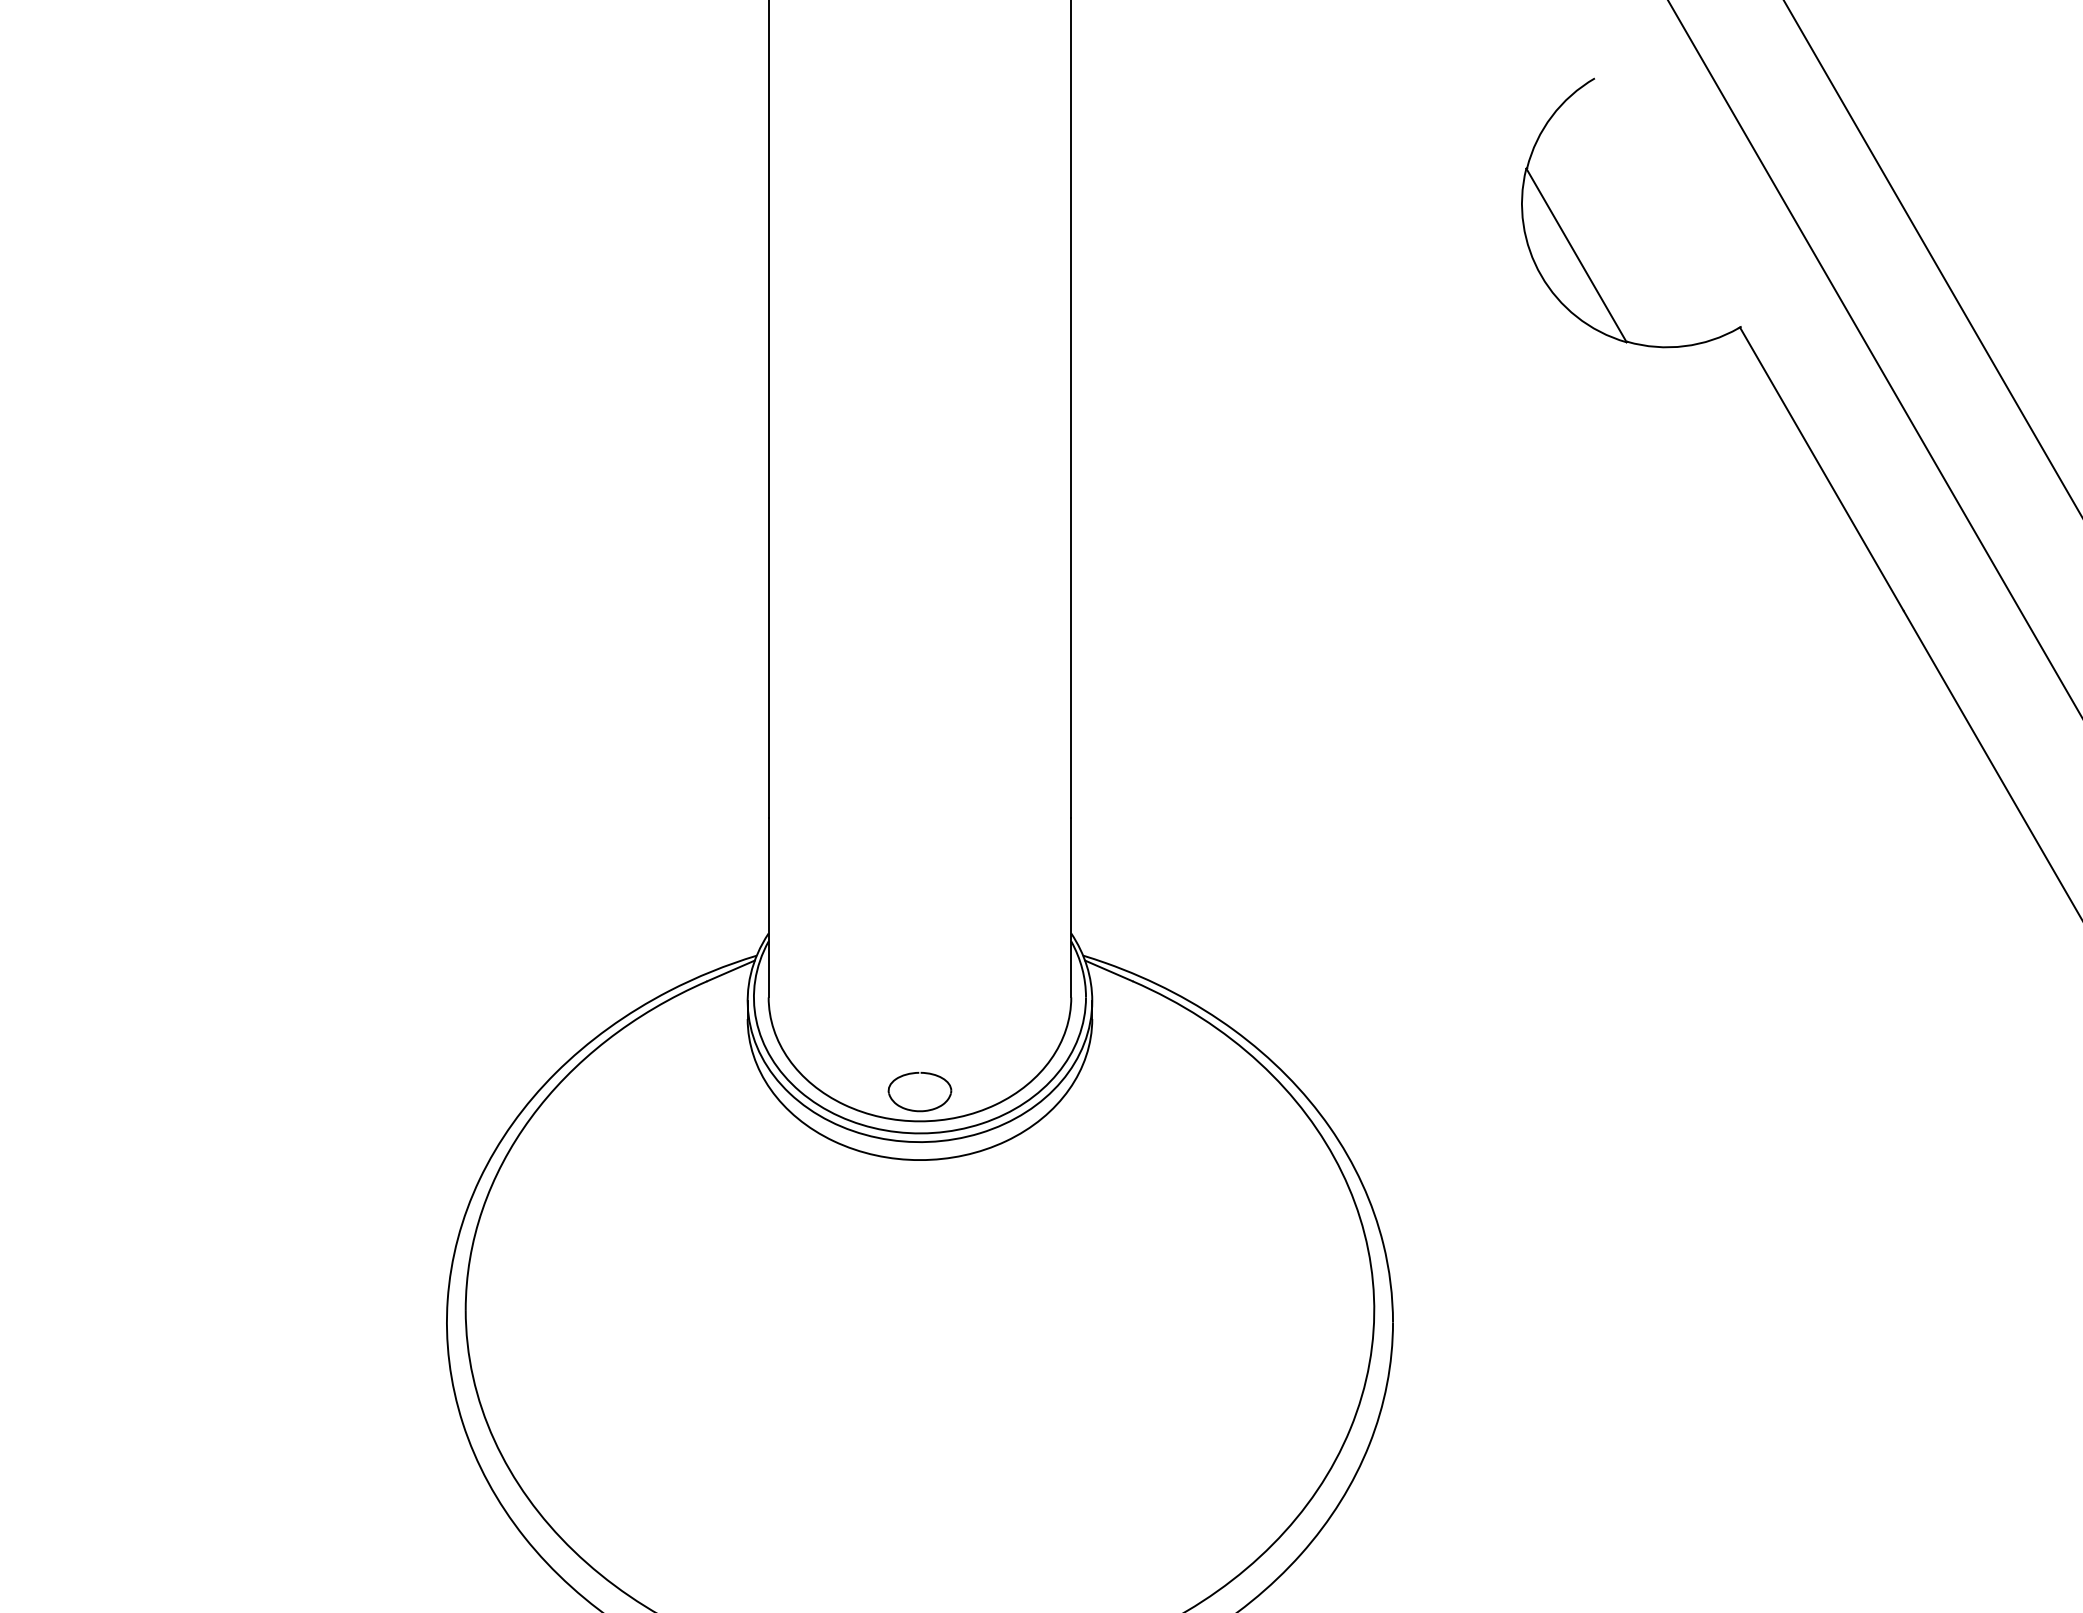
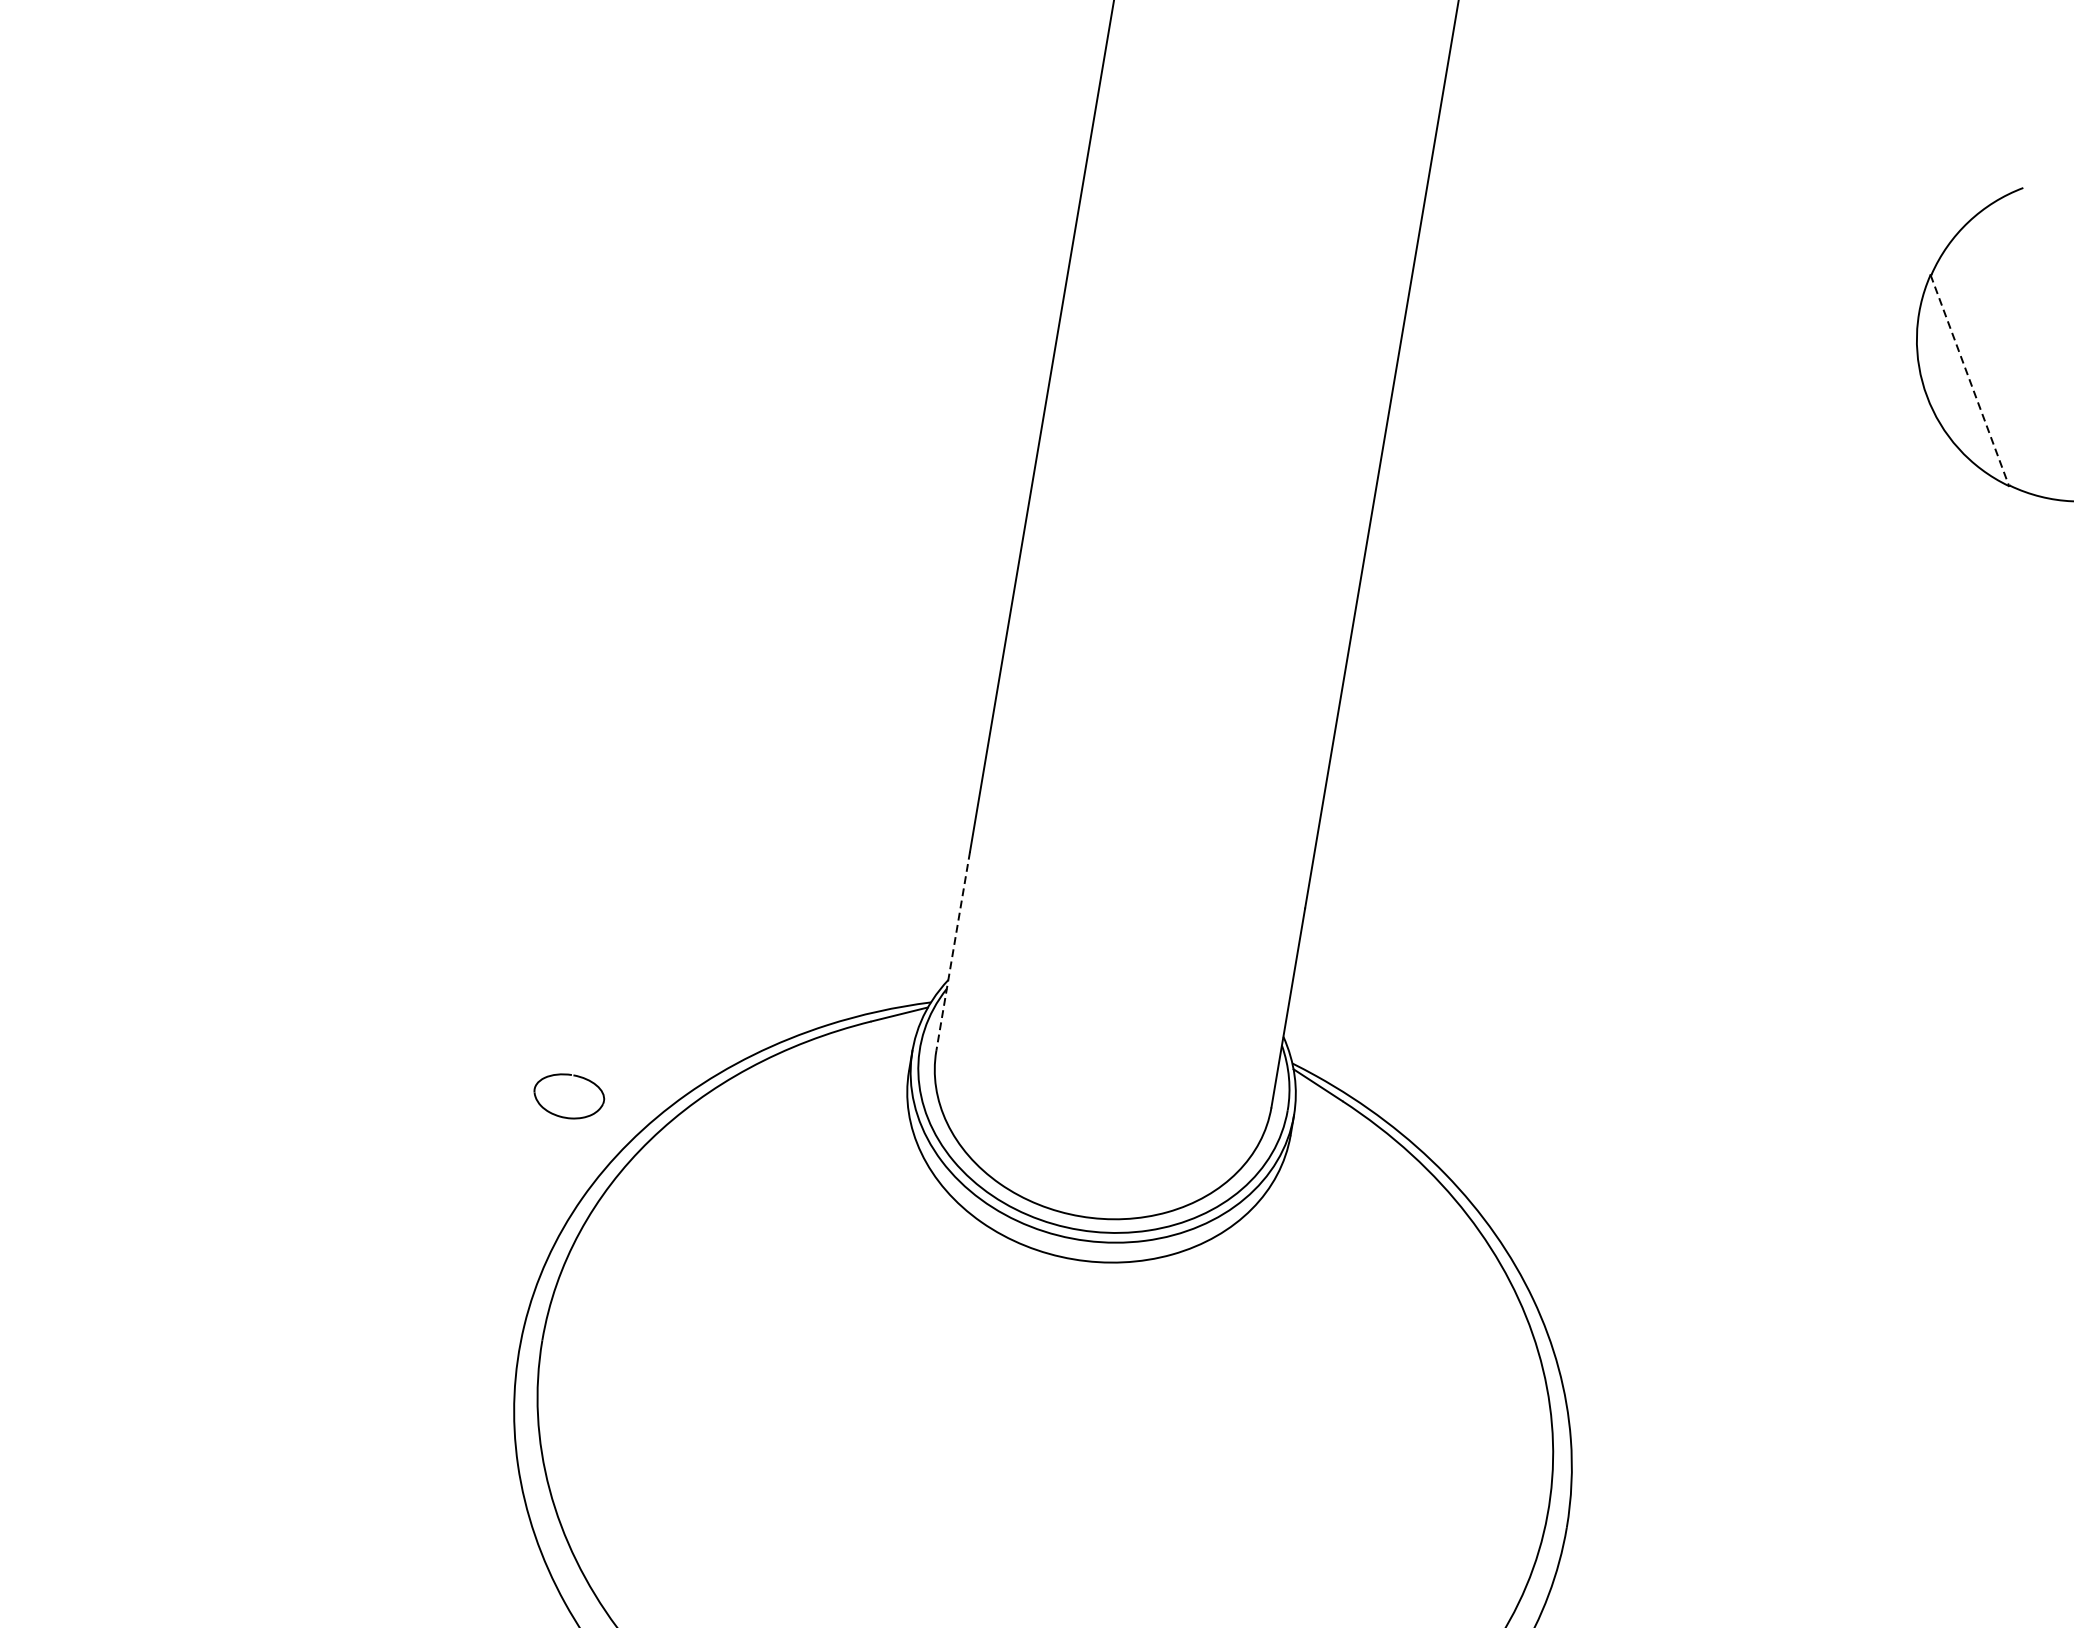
line: (1576, 255) -> (1969, 380), solid -> dashed
line: (768, 907) -> (953, 951), solid -> dashed
part: (919, 1091) -> (568, 1095), moved

